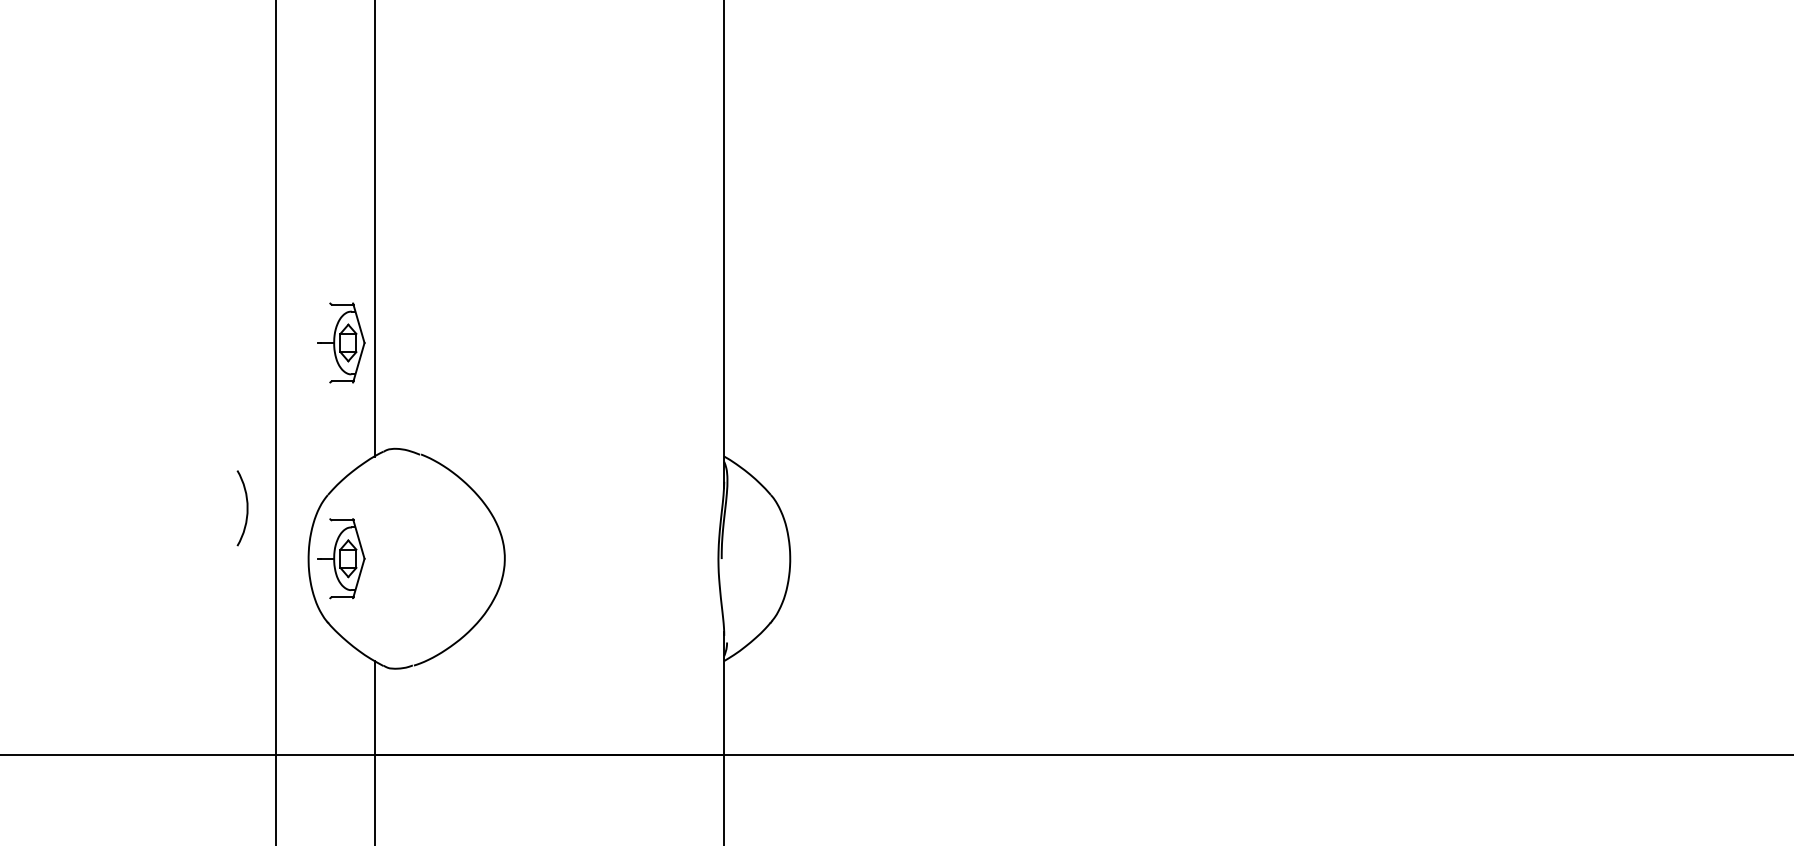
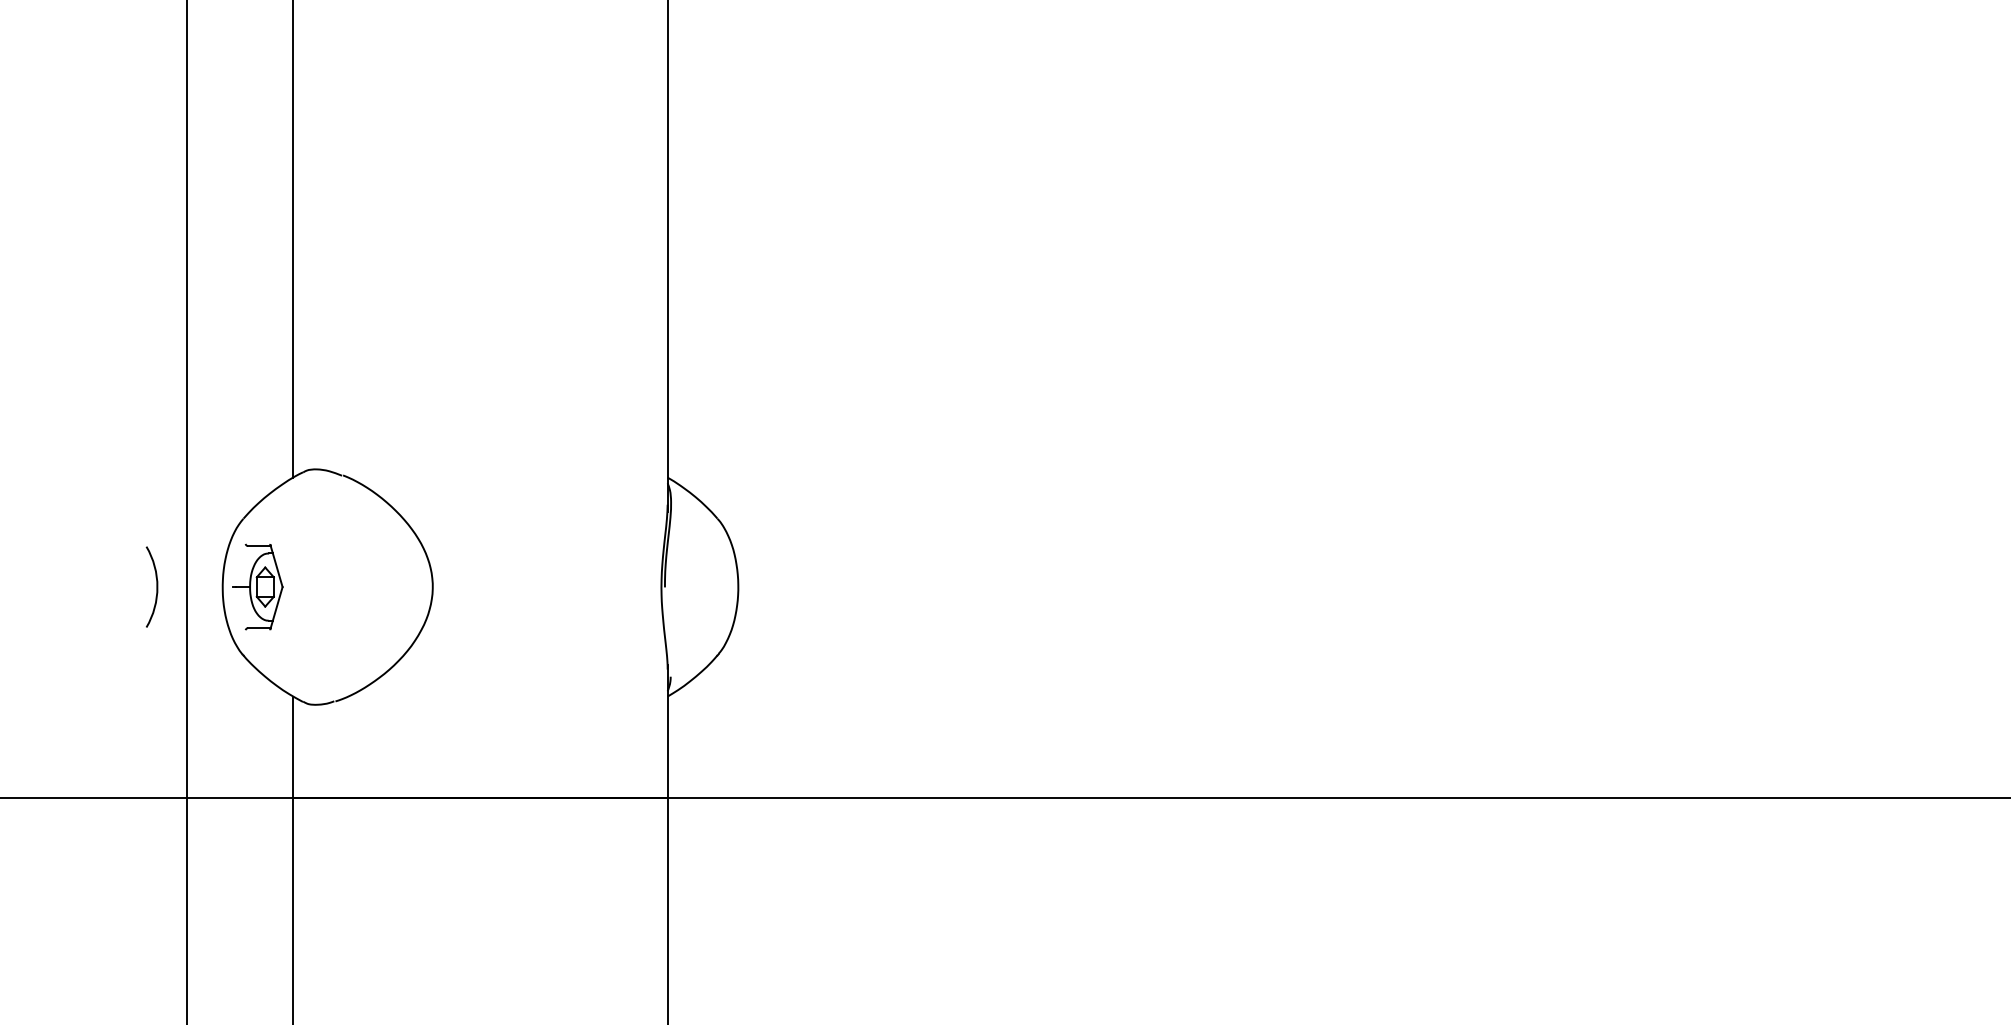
part: (341, 342) -> (257, 355), removed
arc: (246, 507) -> (156, 586), moved

